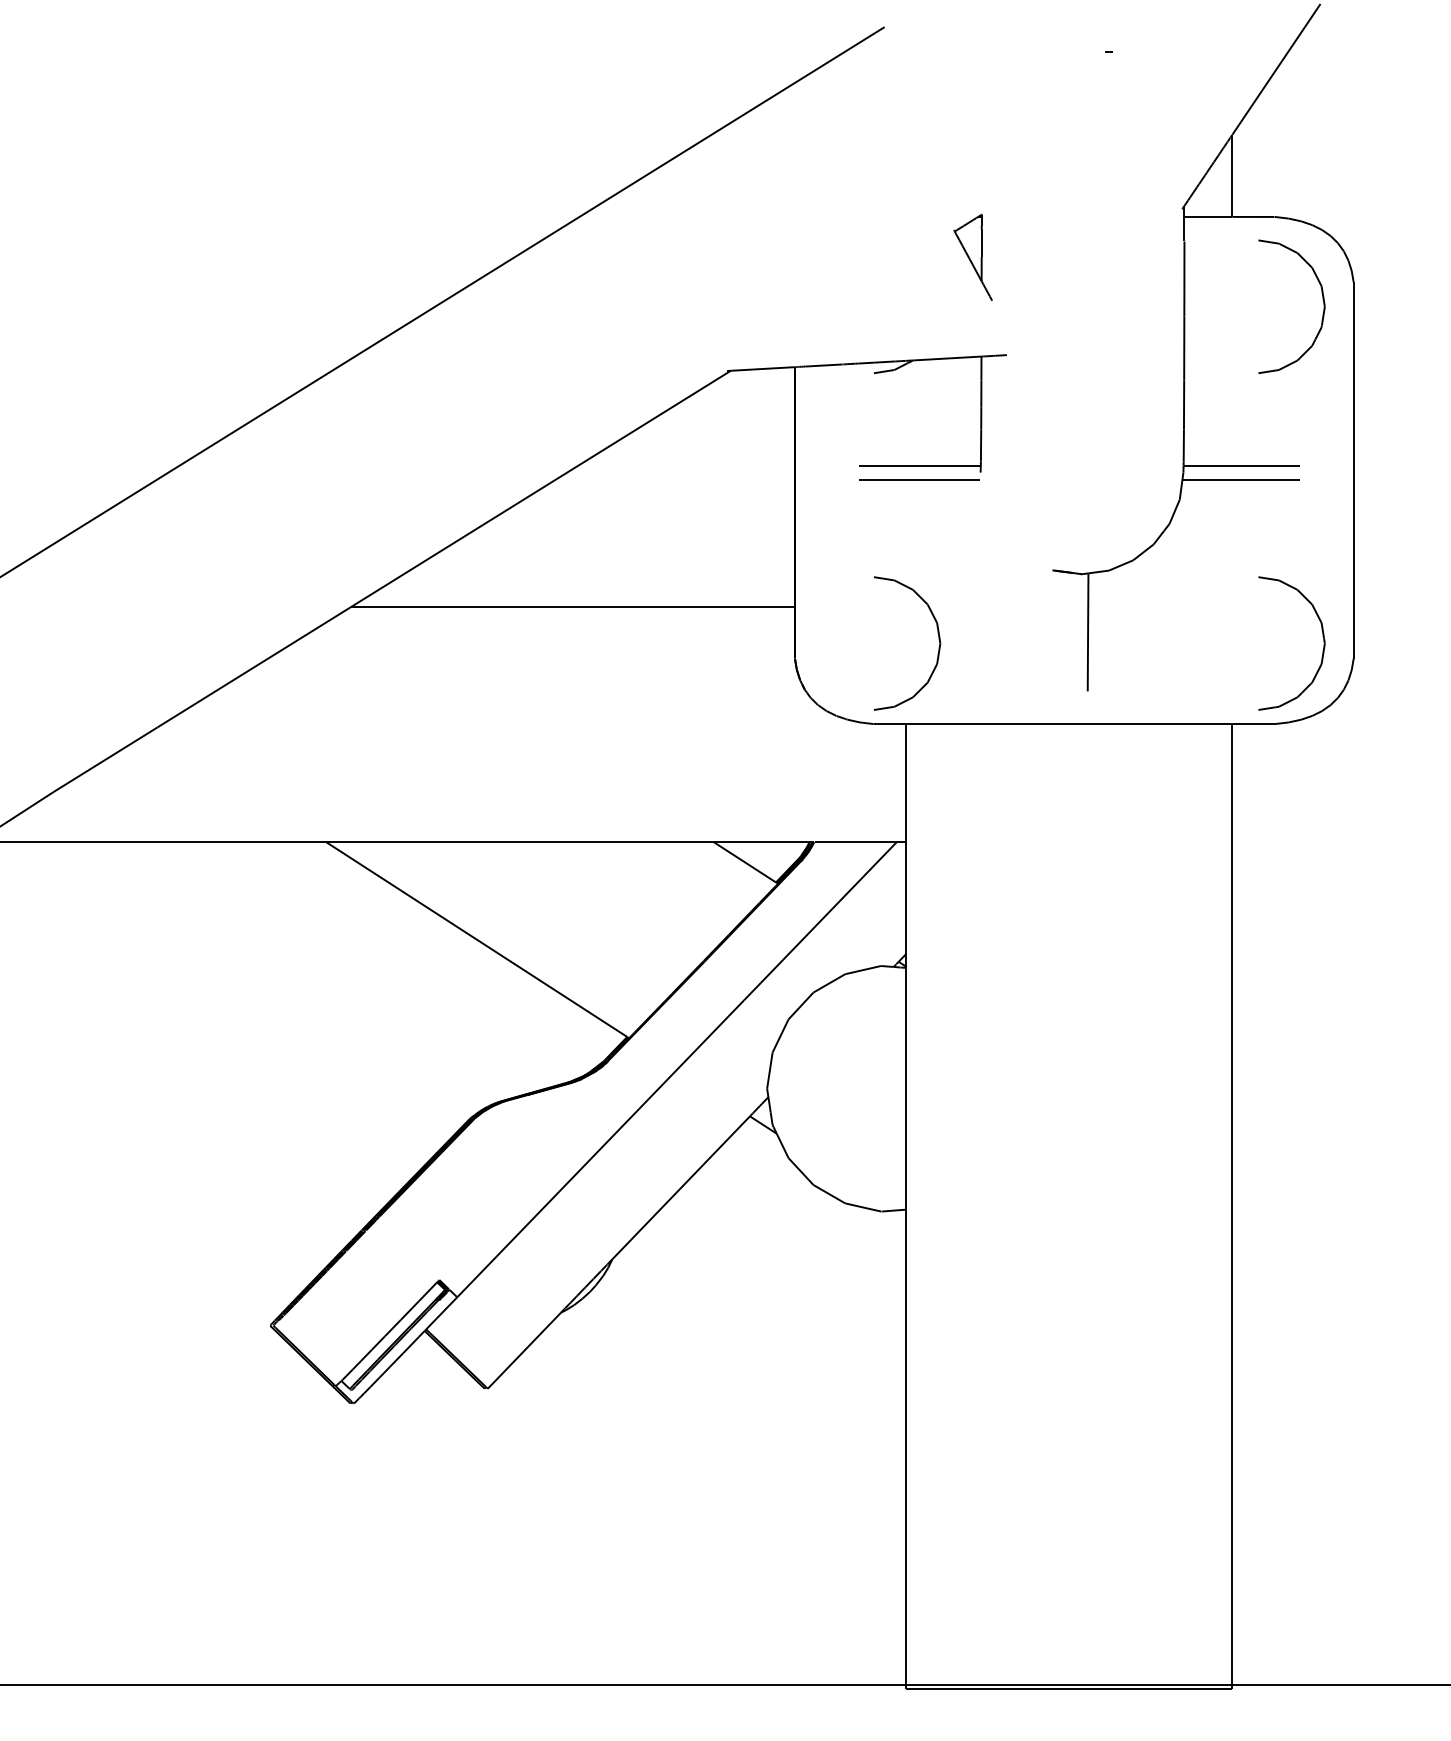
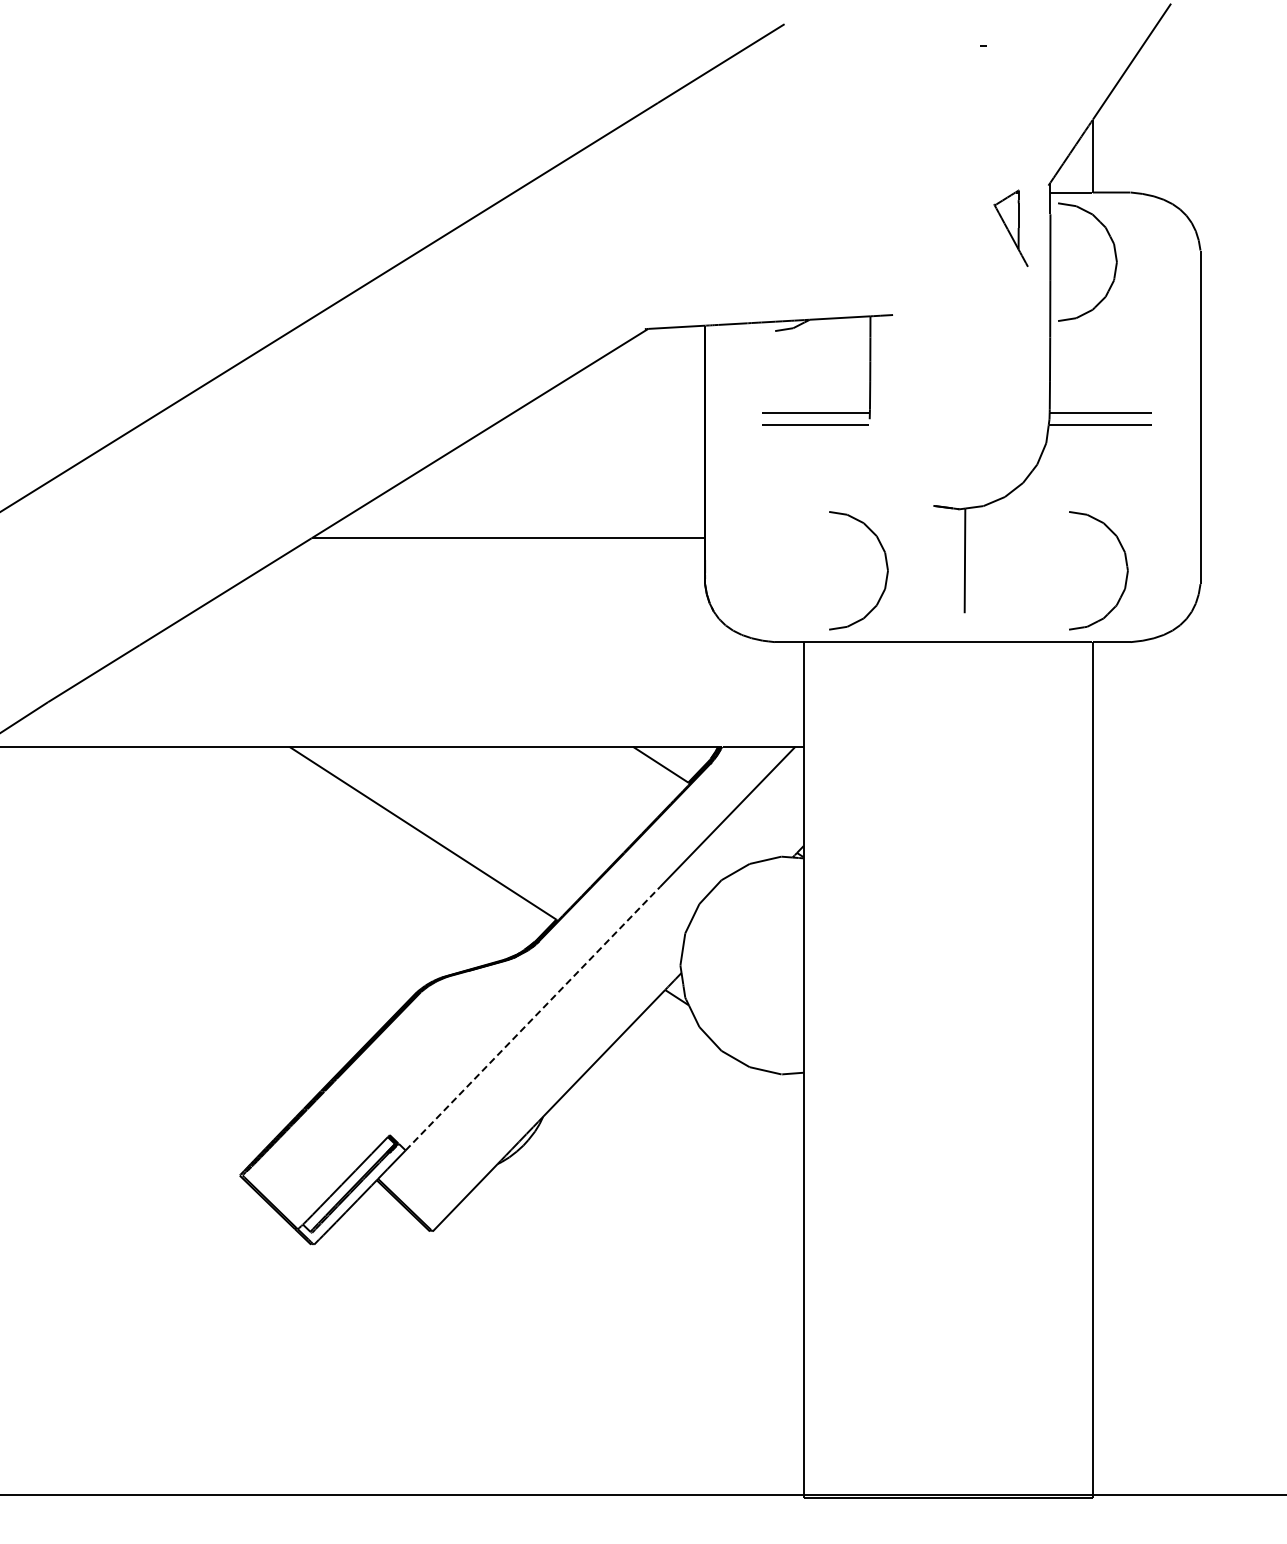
part: (972, 256) -> (1010, 227), moved
part: (1322, 298) -> (1114, 254), moved
part: (1322, 635) -> (1125, 563), moved
part: (938, 642) -> (886, 569), moved
line: (601, 1148) -> (533, 1018), solid -> dashed

